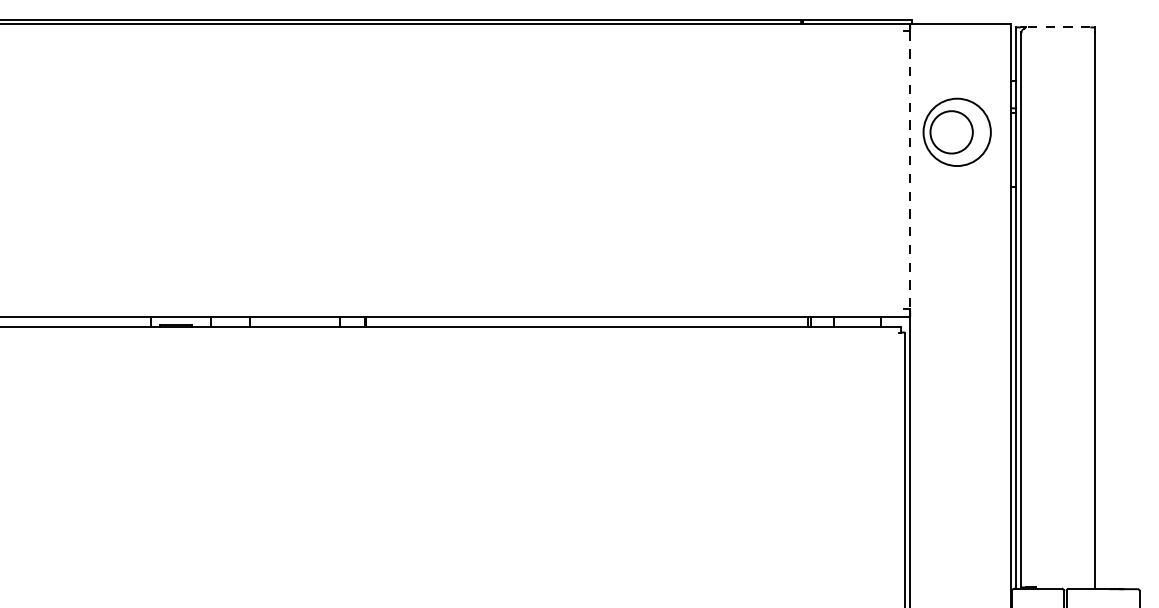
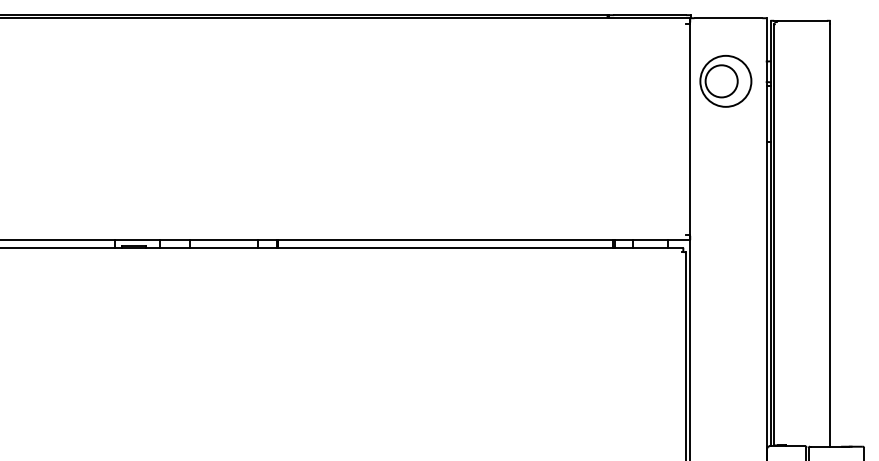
line: (1056, 27) -> (801, 20), dashed -> solid
part: (956, 132) -> (725, 81), moved
line: (910, 170) -> (690, 129), dashed -> solid

